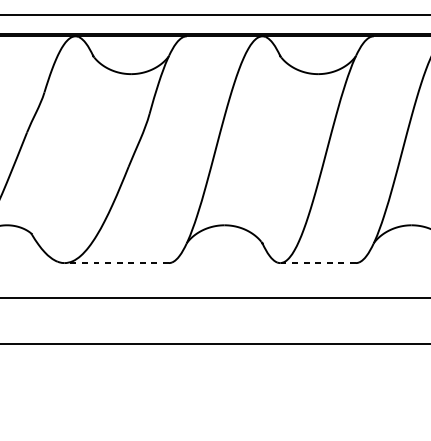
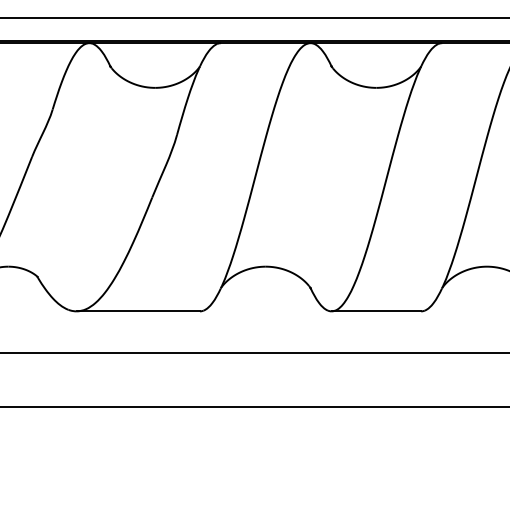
line: (117, 263) -> (138, 311), dashed -> solid
line: (318, 263) -> (376, 311), dashed -> solid

